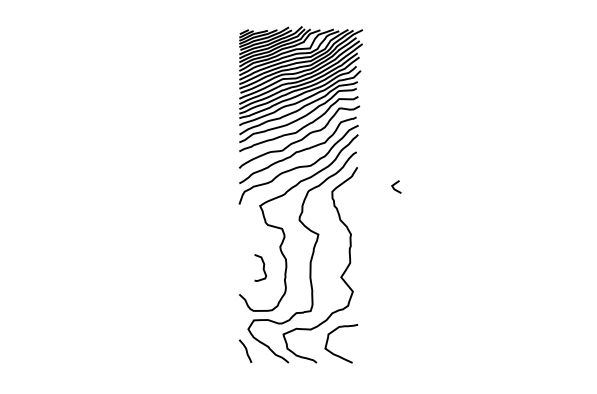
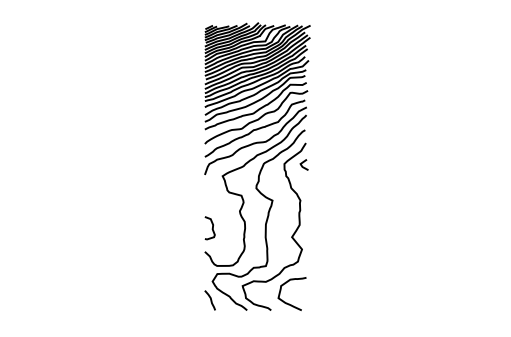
curve: (395, 185) -> (303, 163), moved
curve: (262, 268) -> (211, 228), moved

